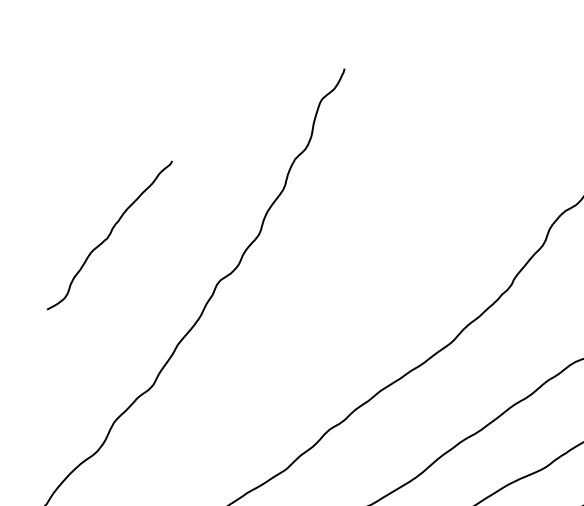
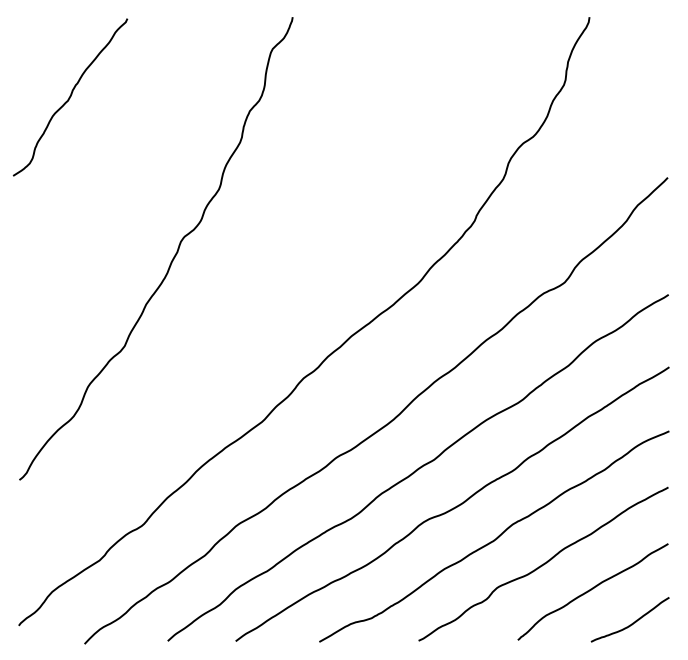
curve: (109, 235) -> (70, 97), moved

